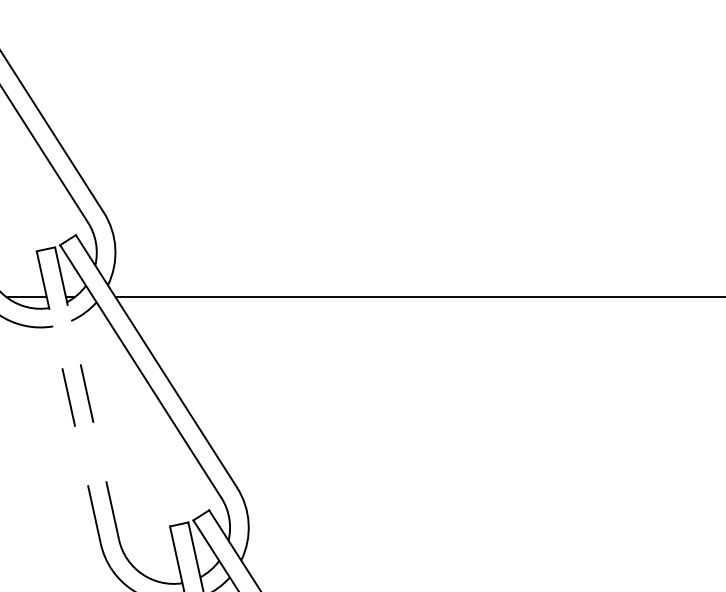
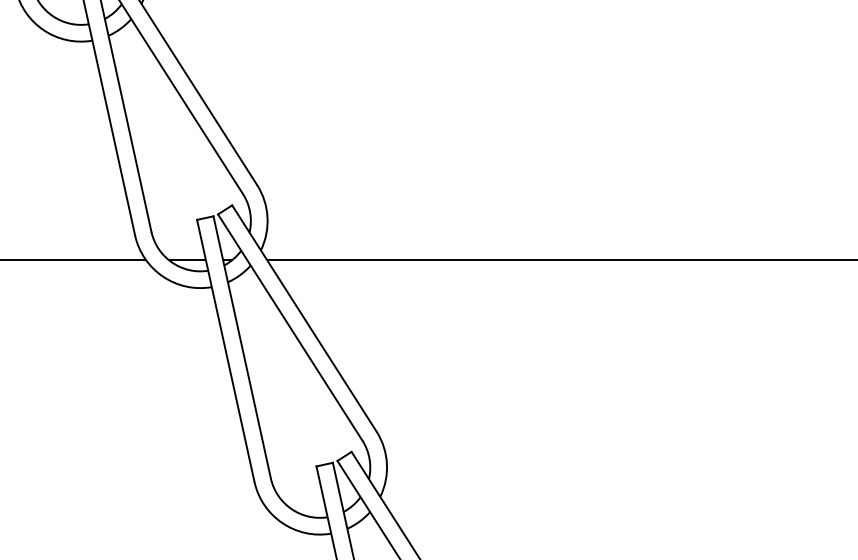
line: (87, 393) -> (242, 347), dashed -> solid
line: (68, 398) -> (225, 351), dashed -> solid

